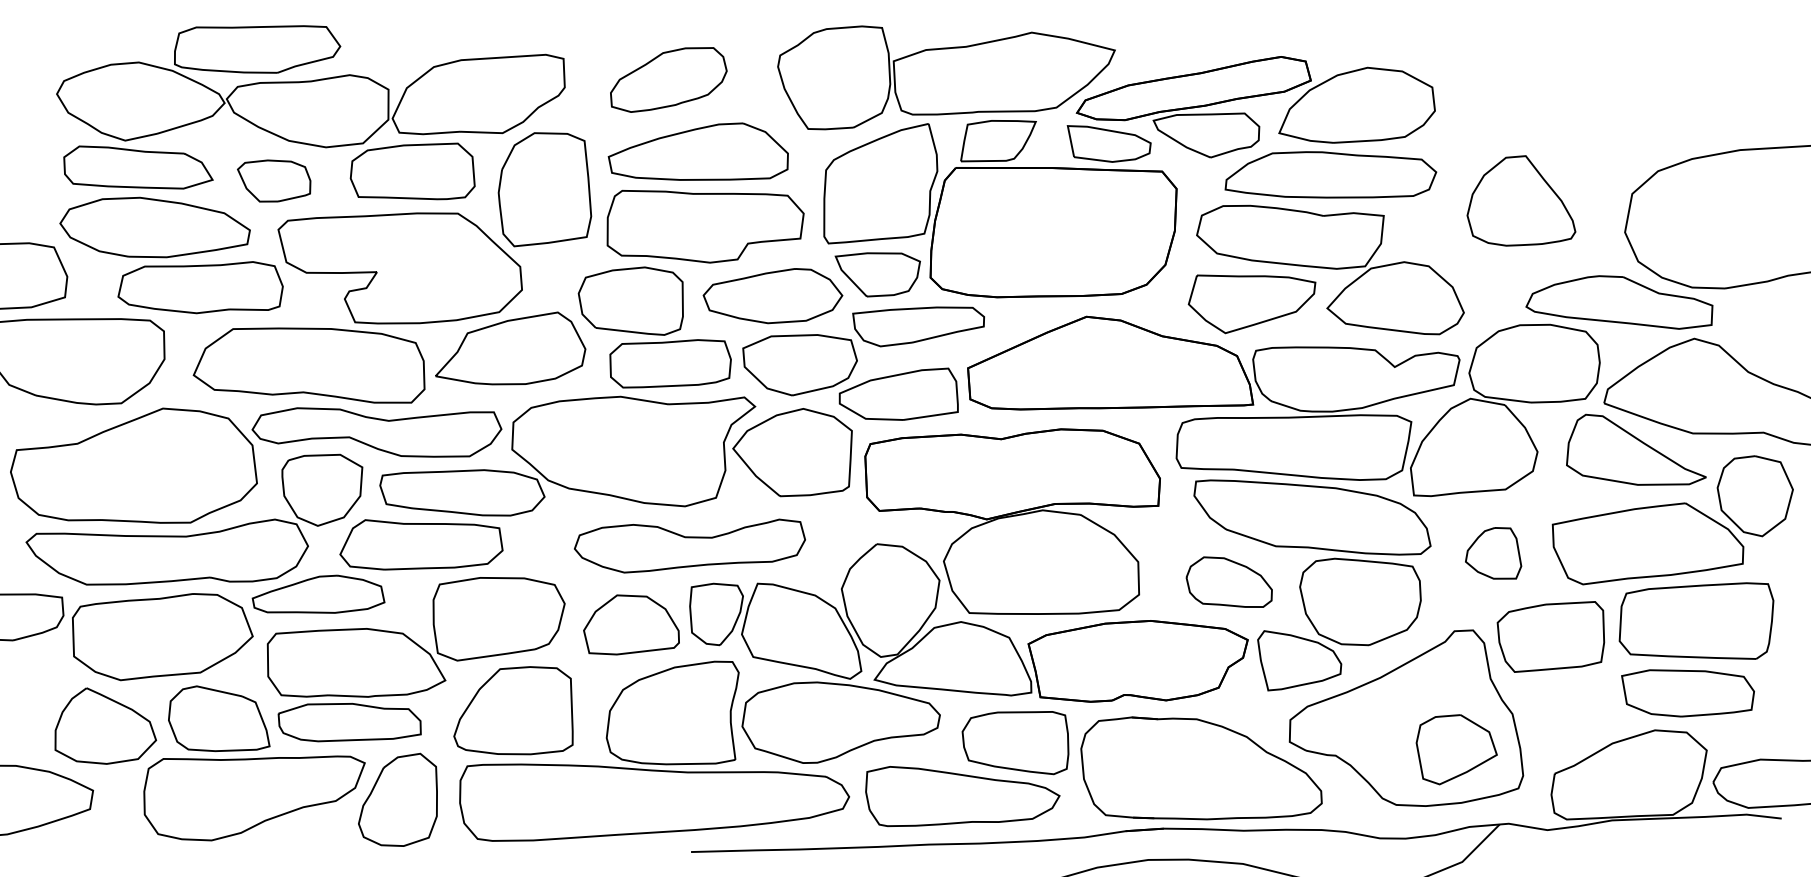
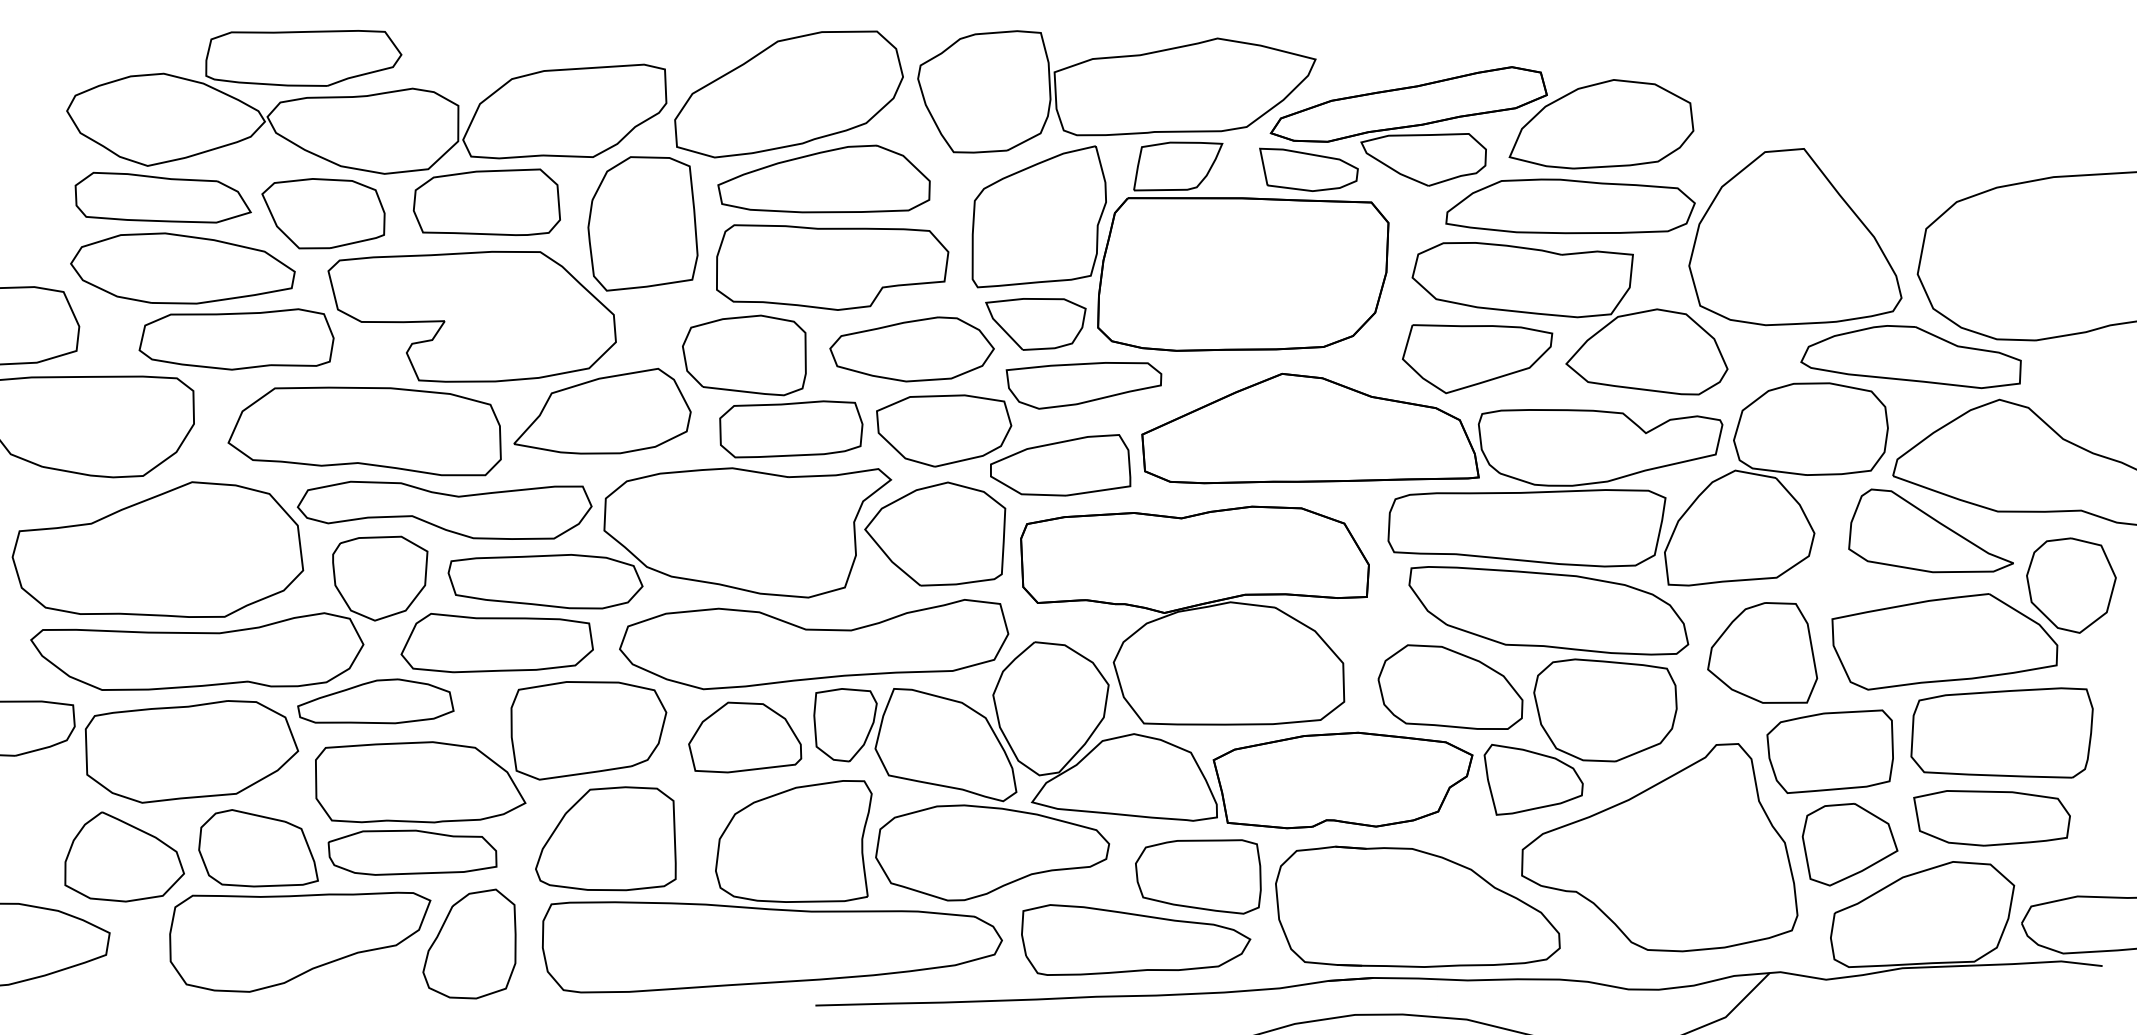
part: (668, 79) -> (788, 93), size x1.67
part: (273, 180) -> (322, 213), size x1.43
part: (1521, 200) -> (1795, 236), size x1.67
part: (689, 545) -> (813, 643), size x1.43
part: (1493, 553) -> (1762, 653), size x1.67
part: (1229, 581) -> (1450, 686), size x1.43
part: (1456, 749) -> (1849, 844), moved

